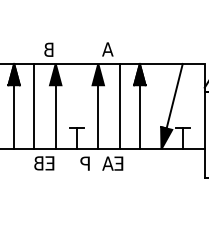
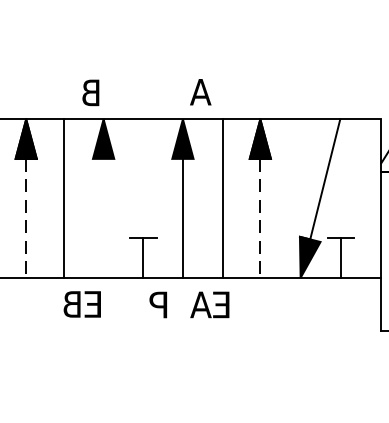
line: (14, 117) -> (26, 218), solid -> dashed
line: (55, 117) -> (103, 218), removed
line: (139, 117) -> (259, 218), solid -> dashed

